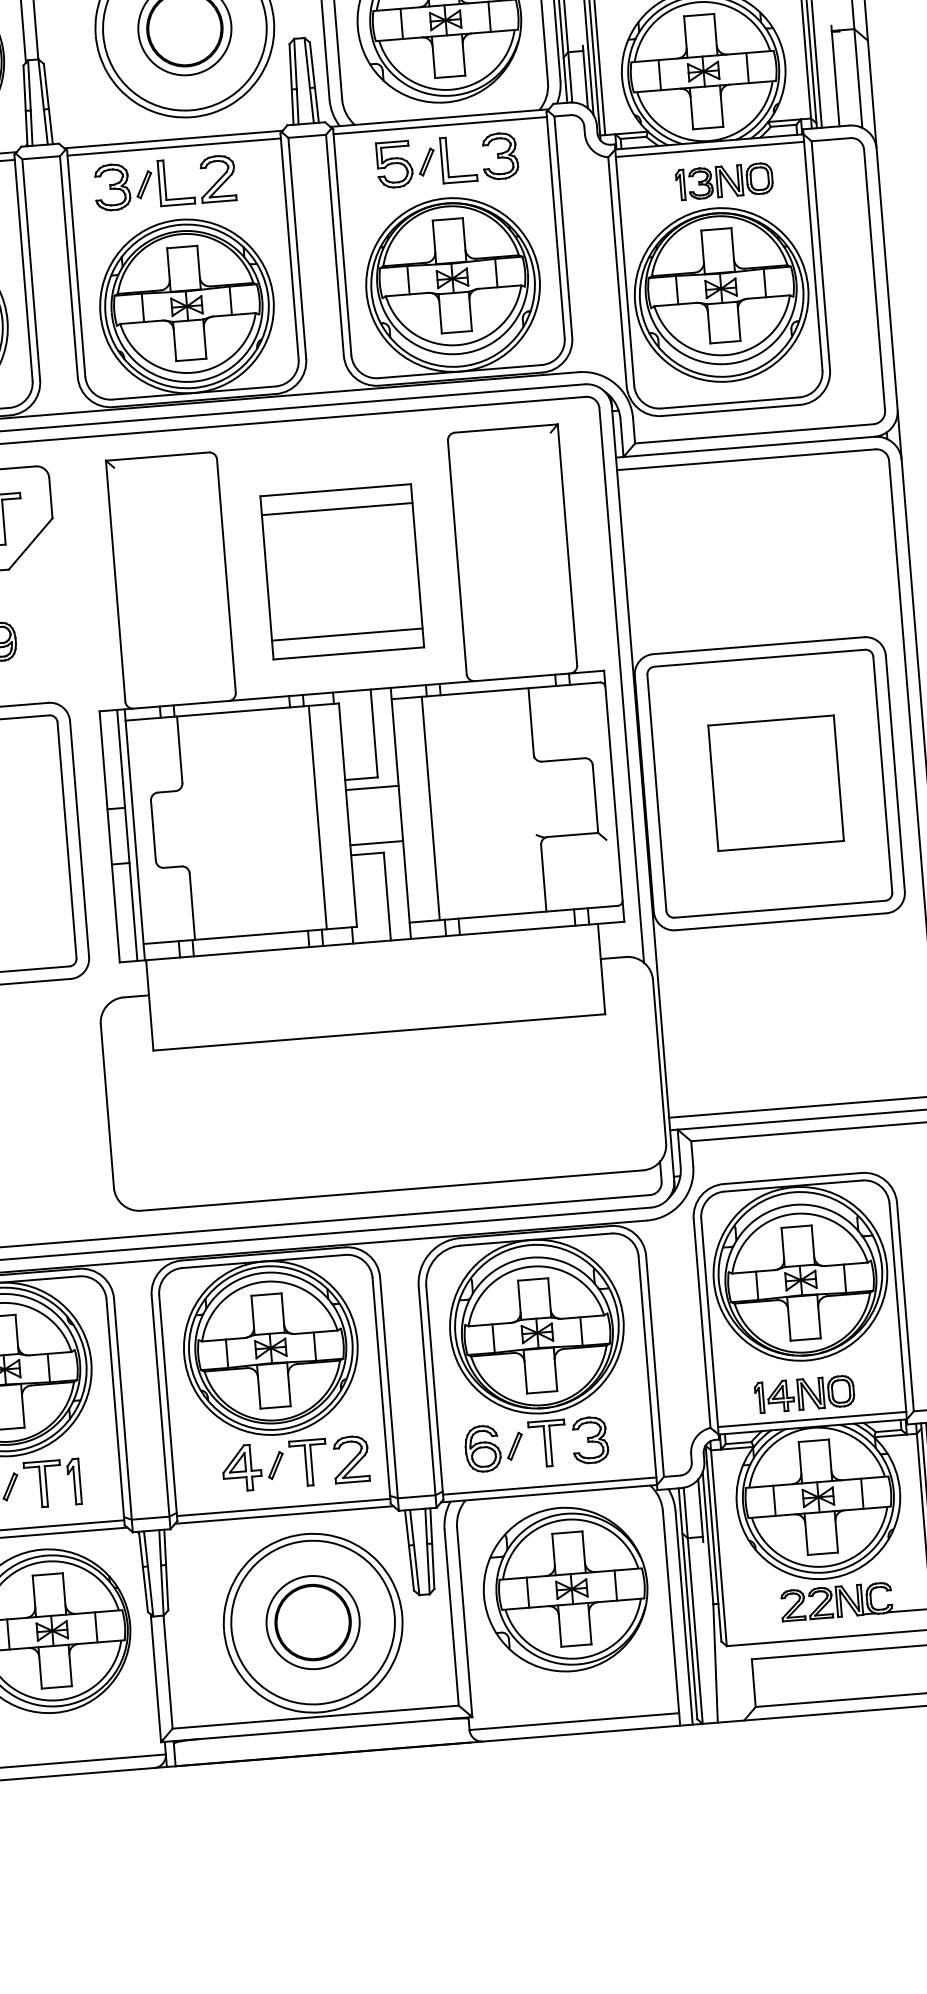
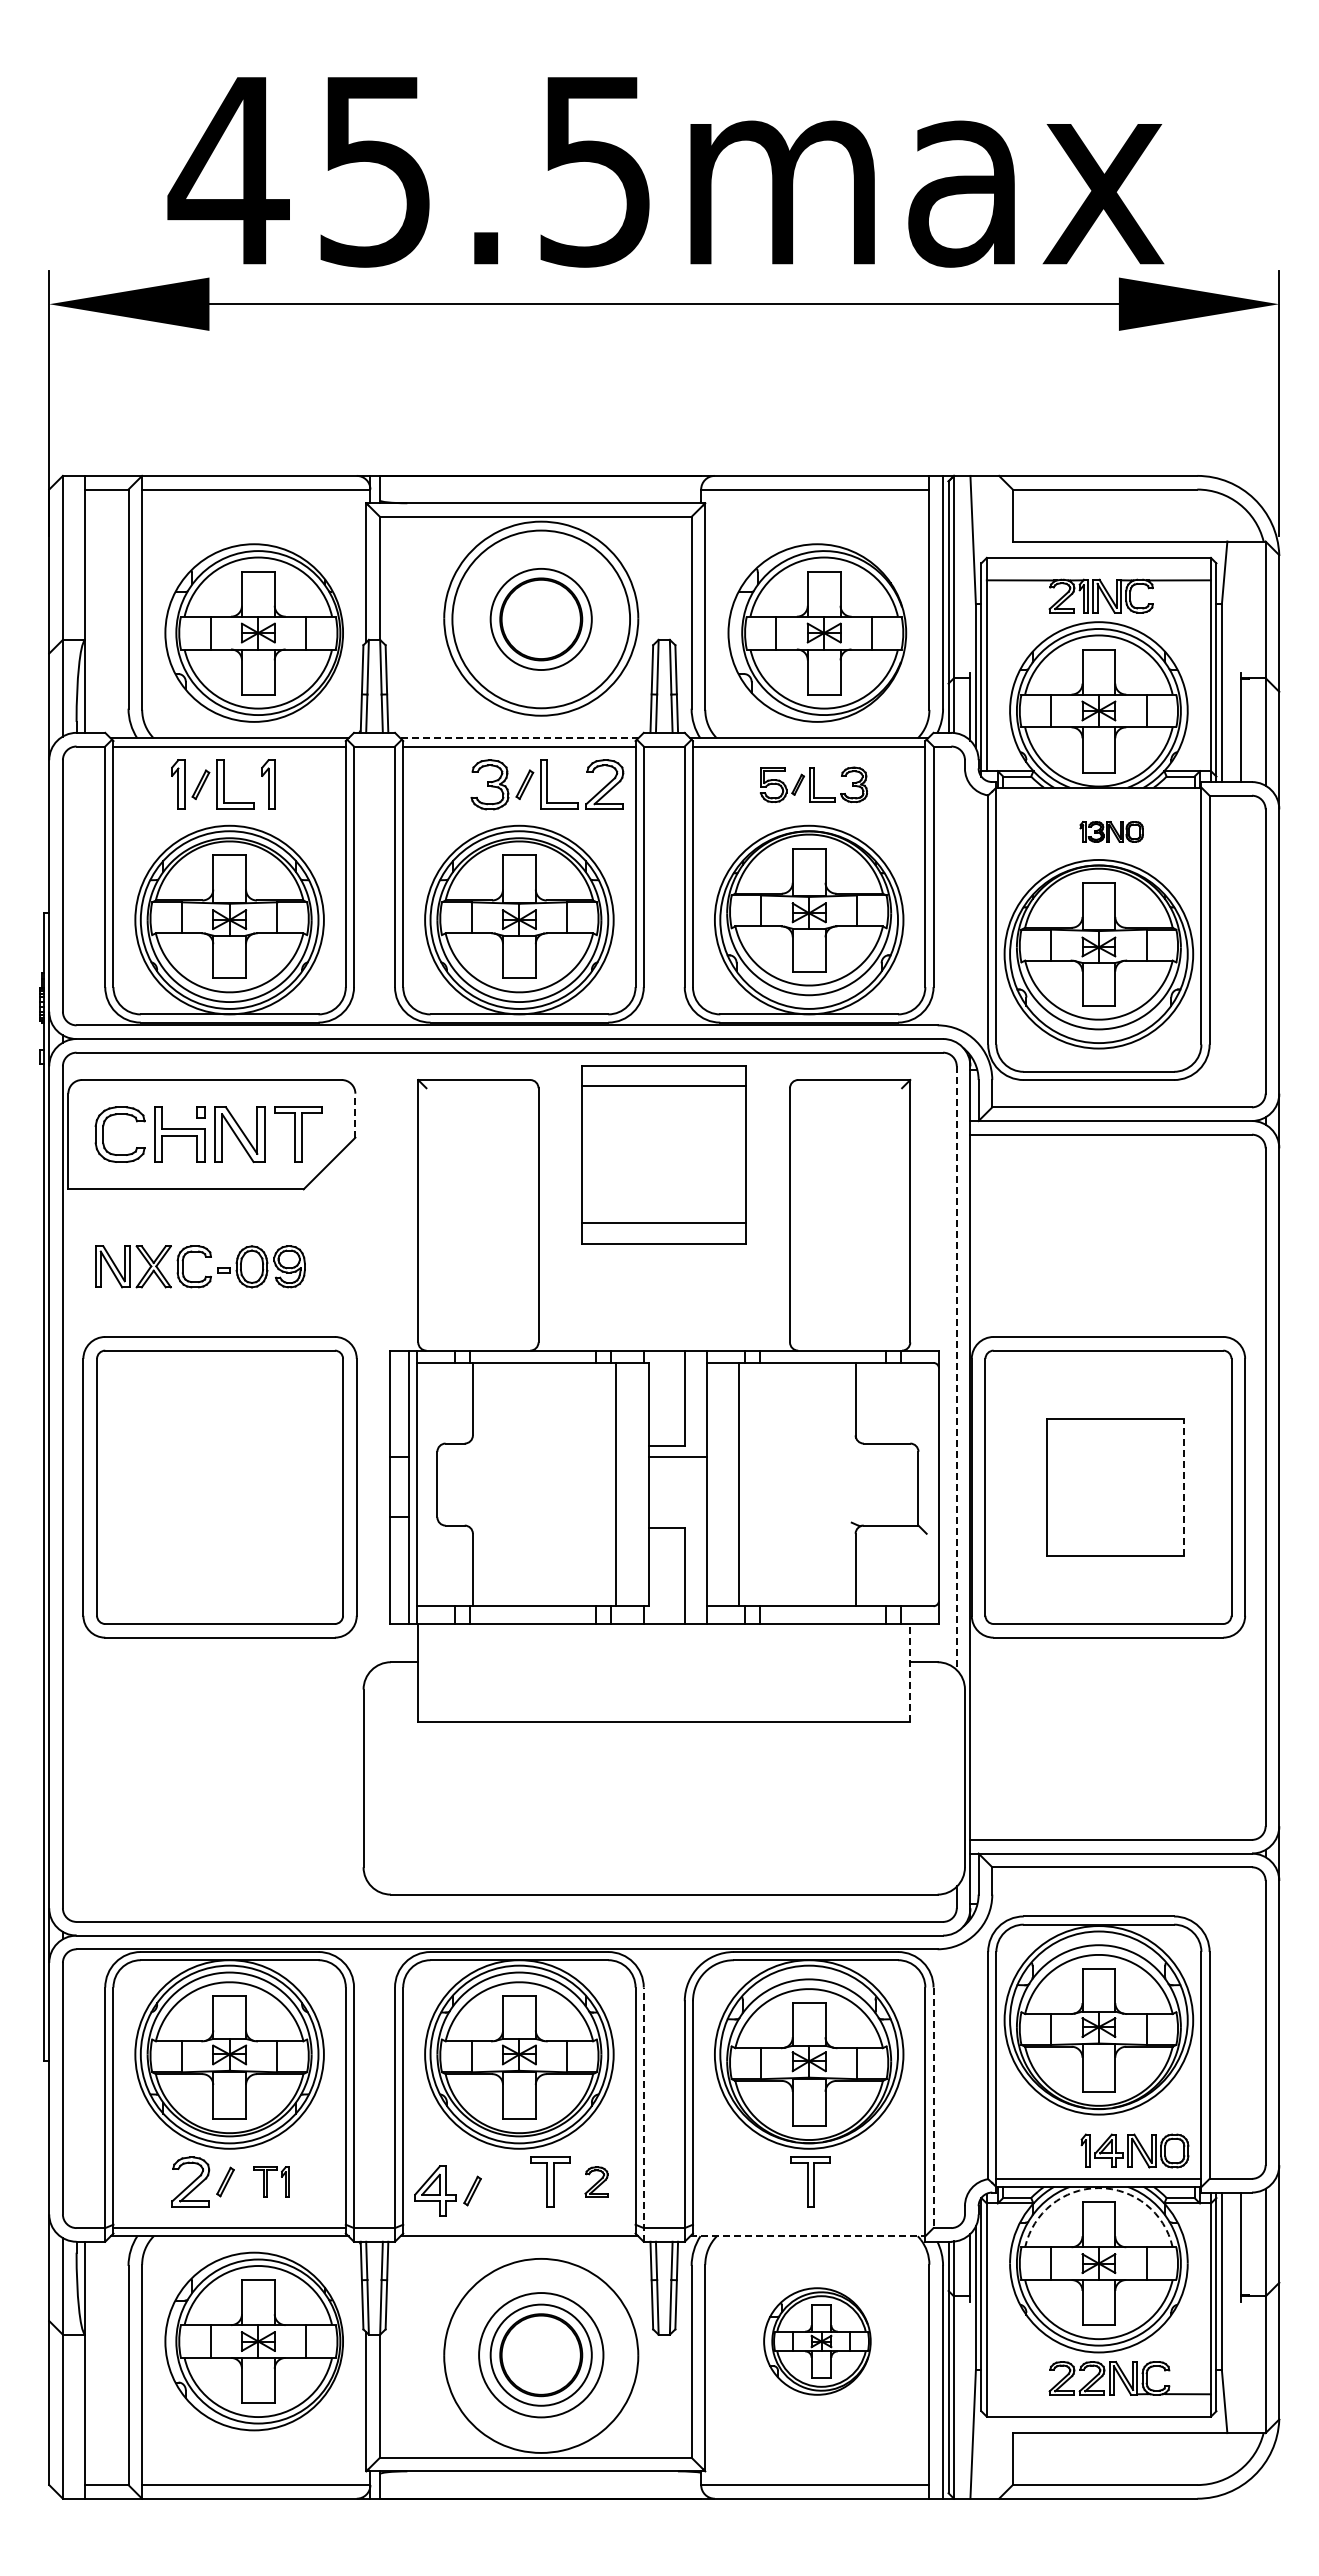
line: (173, 139) -> (519, 738), solid -> dashed
line: (709, 149) -> (1098, 795), removed
part: (447, 160) -> (813, 784), size x0.7
part: (724, 181) -> (1111, 831), size x0.6
part: (165, 182) -> (547, 784), moved
line: (50, 497) -> (355, 1115), solid -> dashed
part: (341, 571) -> (663, 1154), moved
line: (621, 685) -> (956, 1368), solid -> dashed
line: (838, 777) -> (1183, 1486), solid -> dashed
line: (376, 843) -> (677, 1517), removed
line: (601, 968) -> (910, 1672), solid -> dashed
line: (655, 1367) -> (933, 2108), solid -> dashed
part: (804, 1393) -> (1134, 2150), moved
line: (389, 1394) -> (643, 2114), solid -> dashed
arc: (812, 1428) -> (1098, 2188), solid -> dashed
part: (589, 1439) -> (856, 2181), removed
part: (494, 1447) -> (752, 2181), removed
part: (351, 1458) -> (596, 2181), size x0.6
part: (252, 1466) -> (447, 2190), moved
part: (52, 1483) -> (271, 2181), size x0.6
line: (549, 1486) -> (808, 2228), removed
line: (548, 1493) -> (807, 2236), solid -> dashed
line: (283, 1507) -> (519, 2228), removed
part: (565, 1589) -> (817, 2341), size x0.6
circle: (313, 1622) -> (541, 2355), size x0.7

